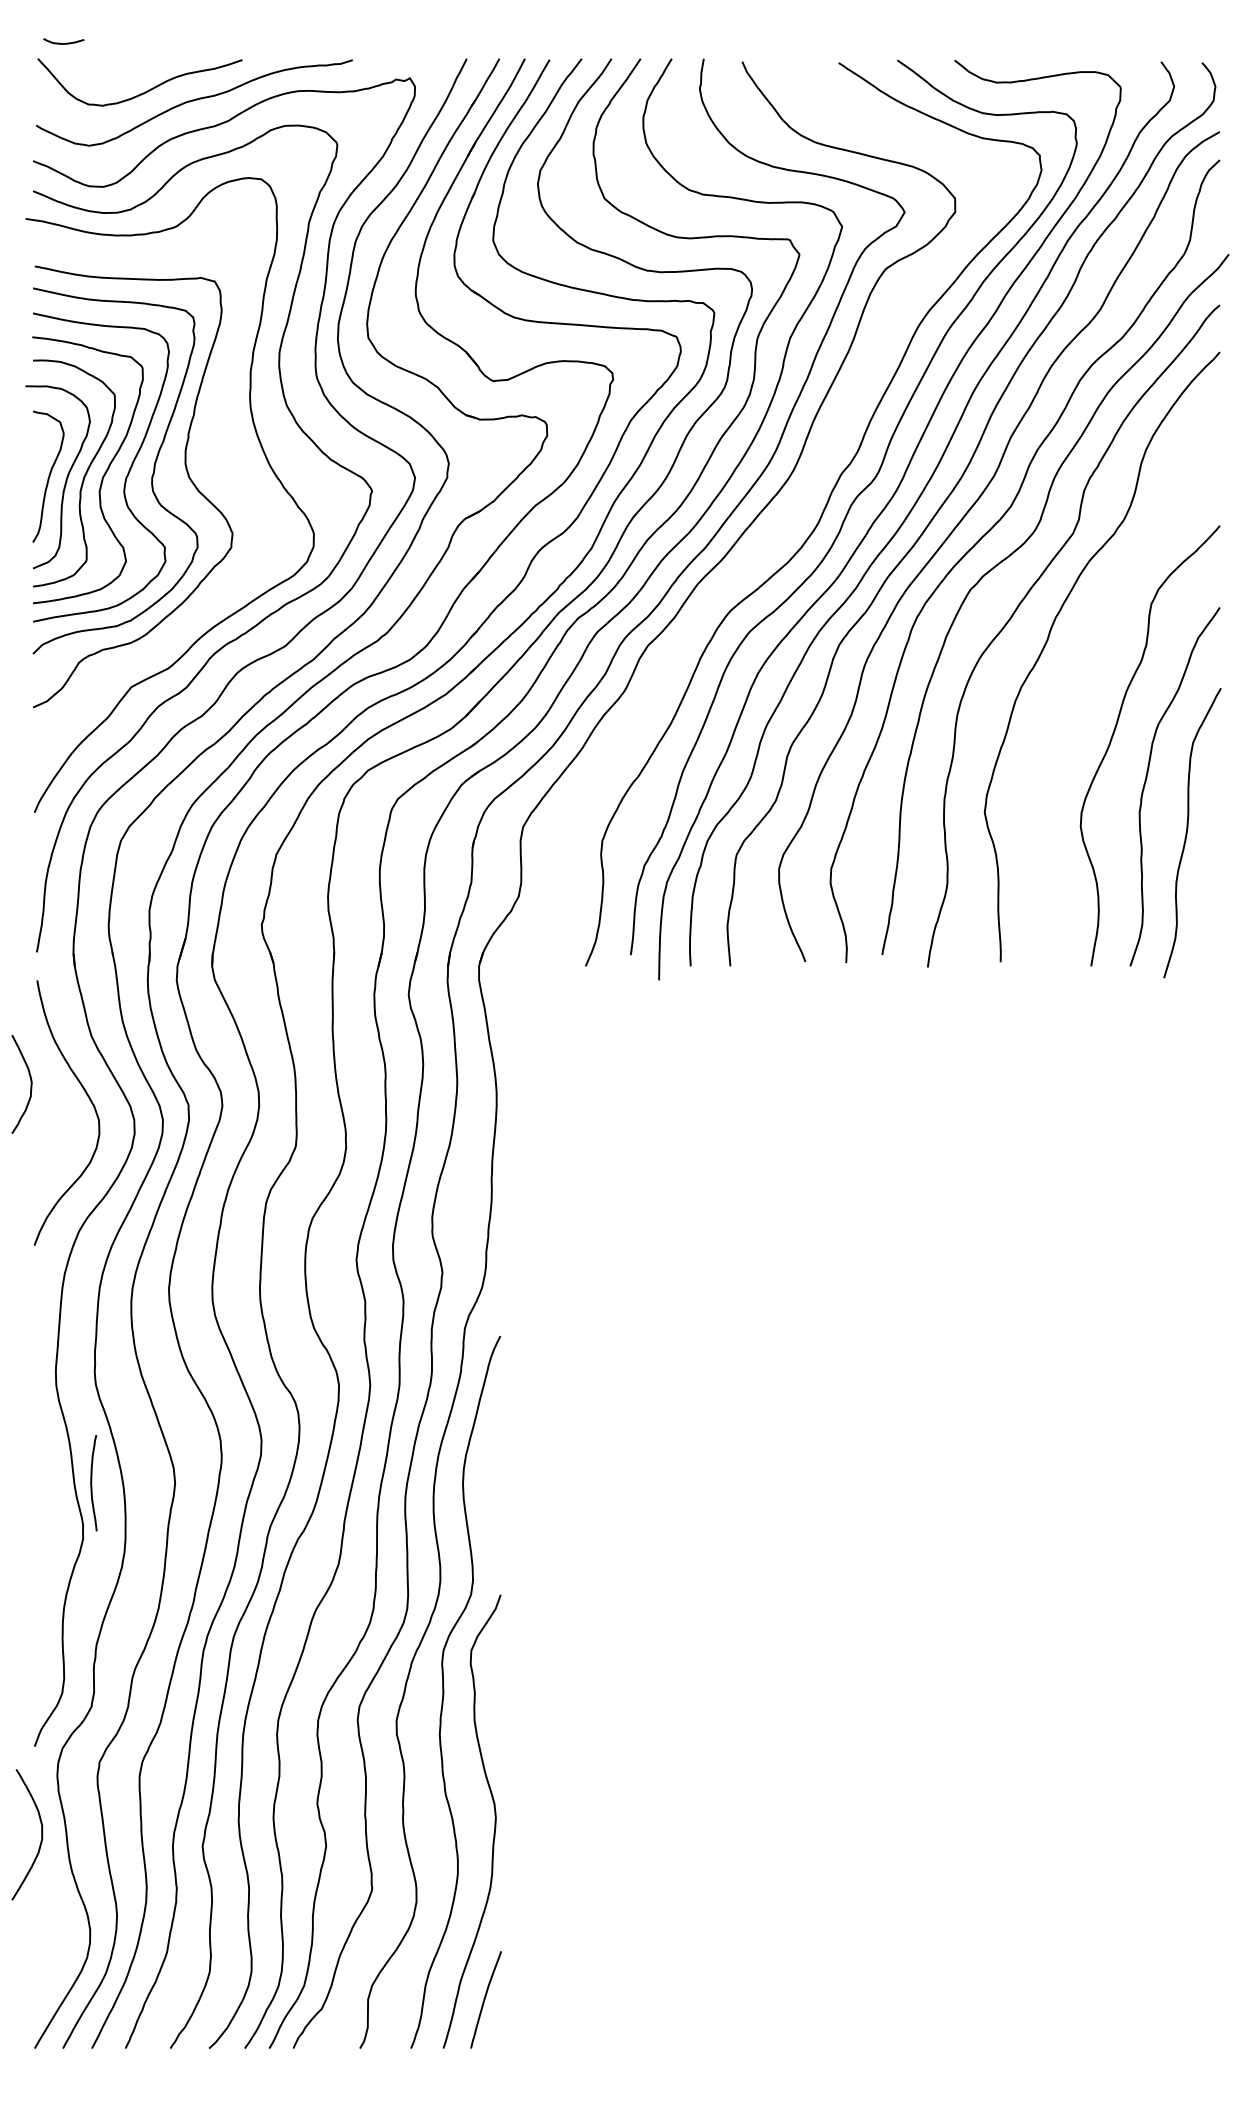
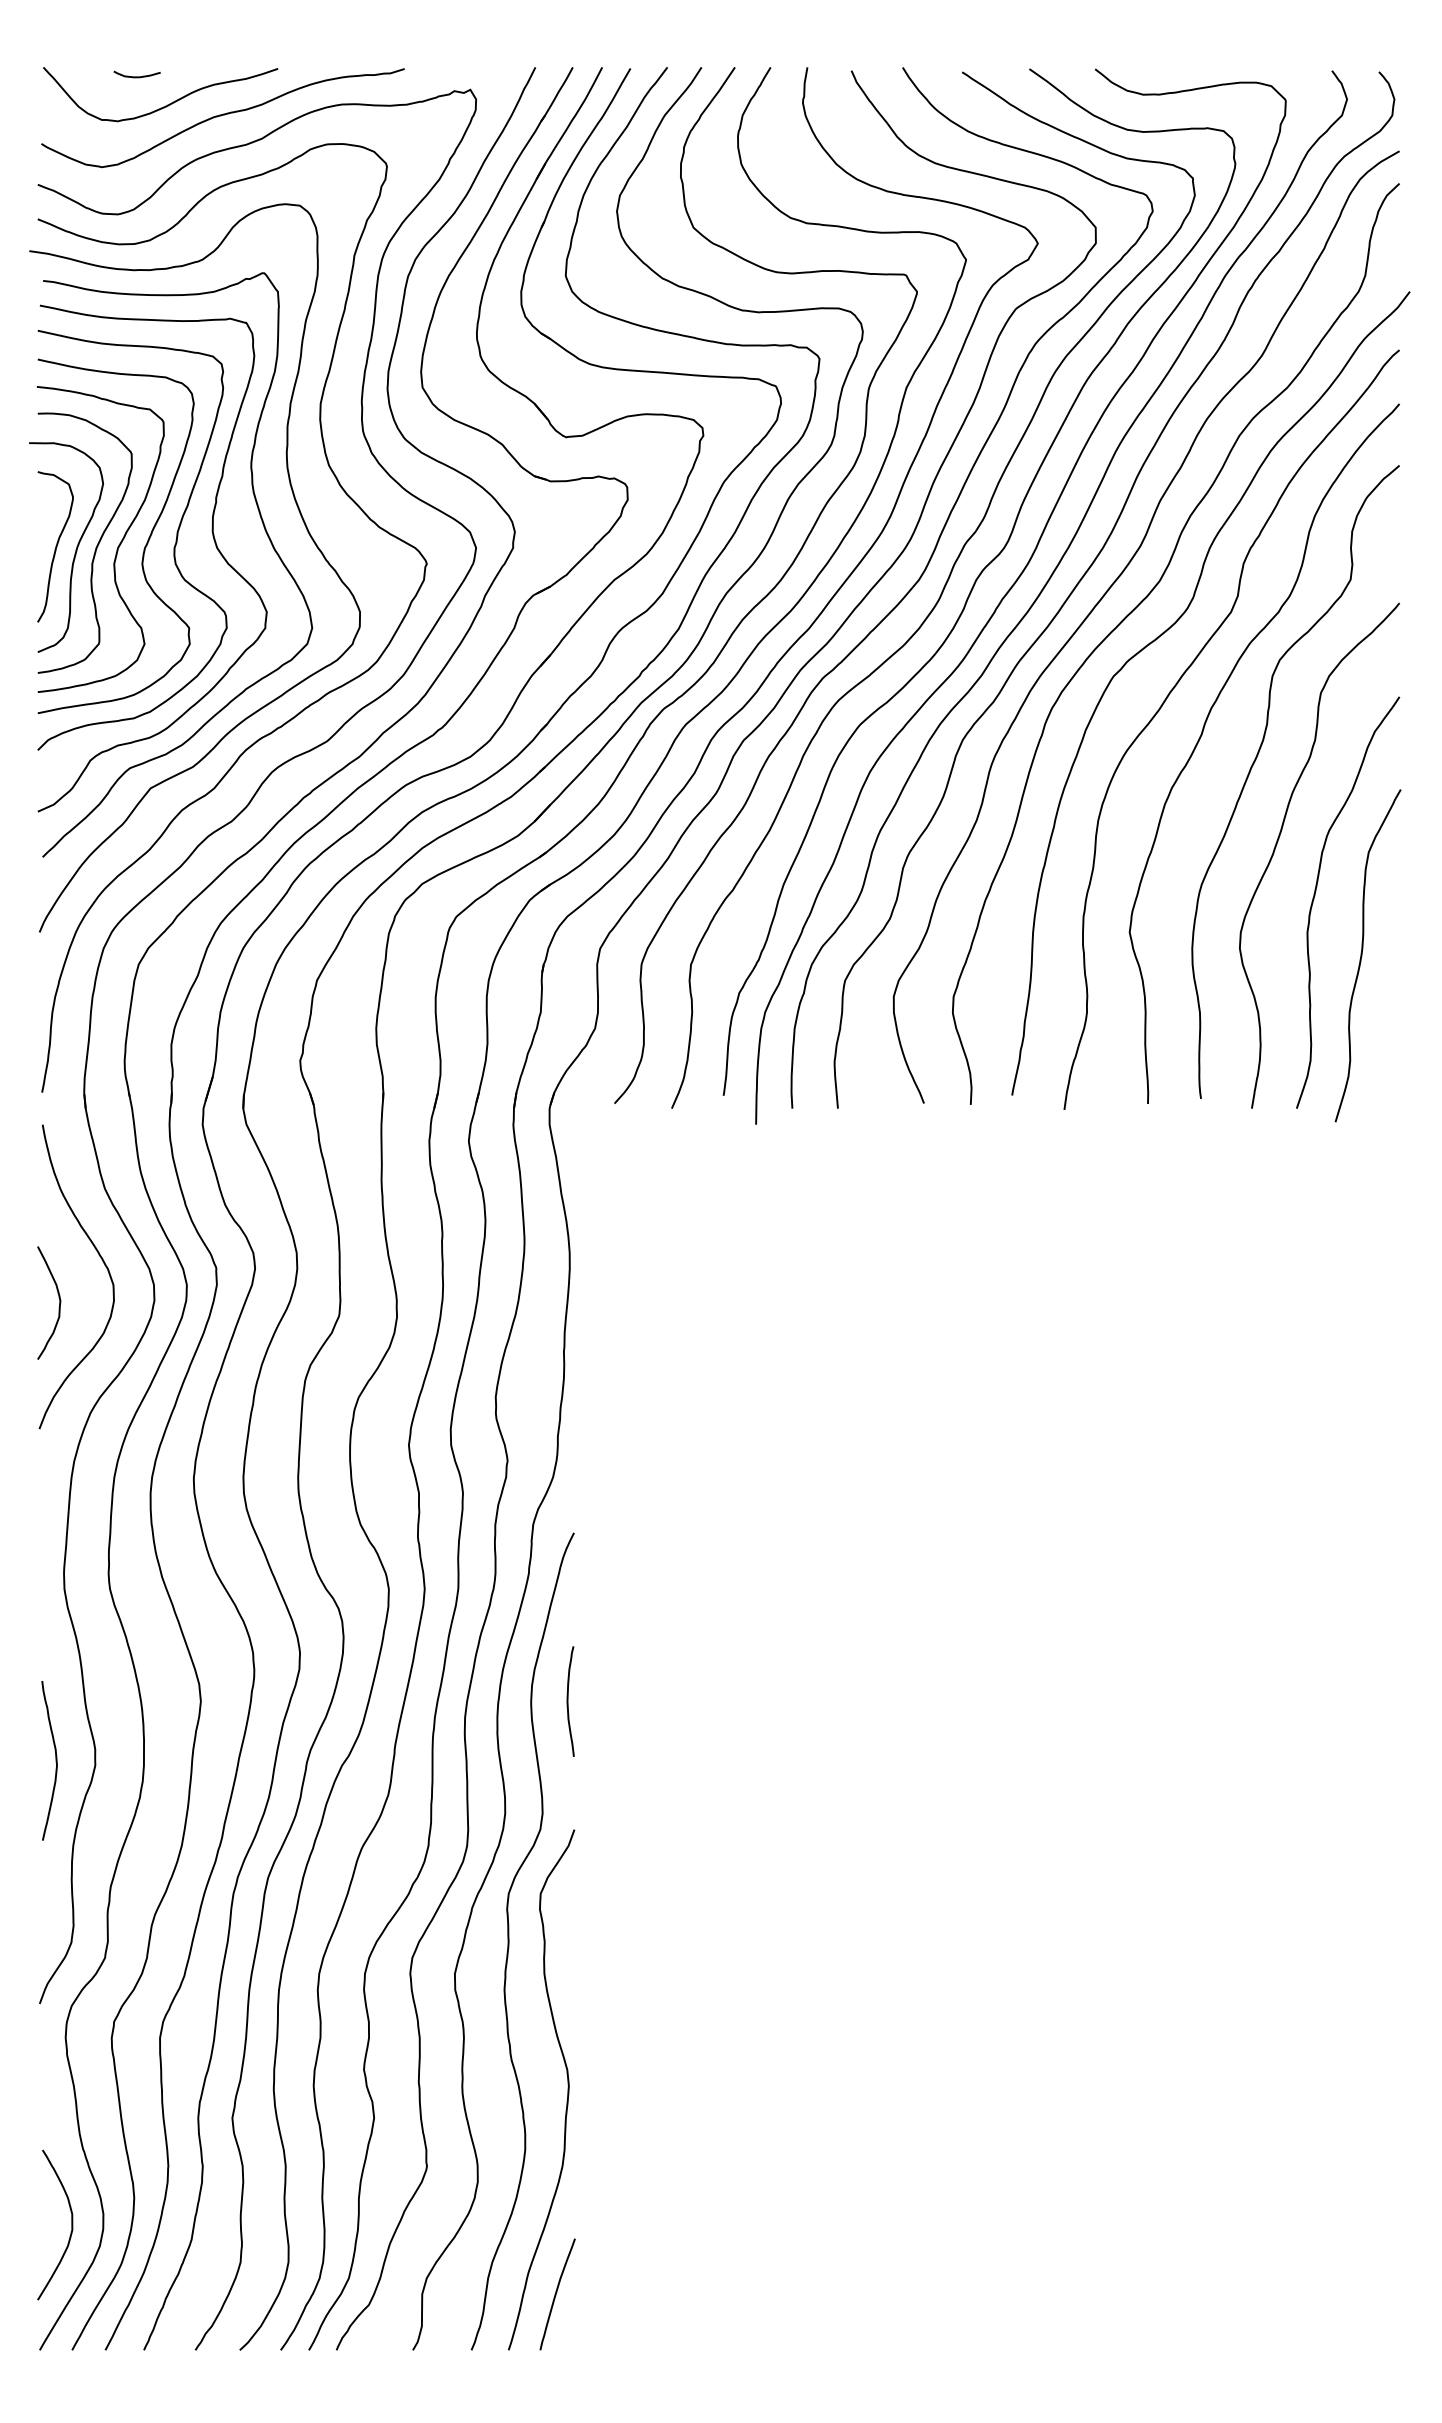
curve: (63, 43) -> (136, 76), moved
curve: (230, 462) -> (264, 530), added
curve: (786, 520) -> (902, 597), added
curve: (1094, 663) -> (1255, 761), added
curve: (31, 1083) -> (59, 1302), moved
curve: (92, 1483) -> (568, 1701), moved
curve: (48, 1534) -> (55, 1760), added
curve: (41, 1834) -> (71, 2224), moved

